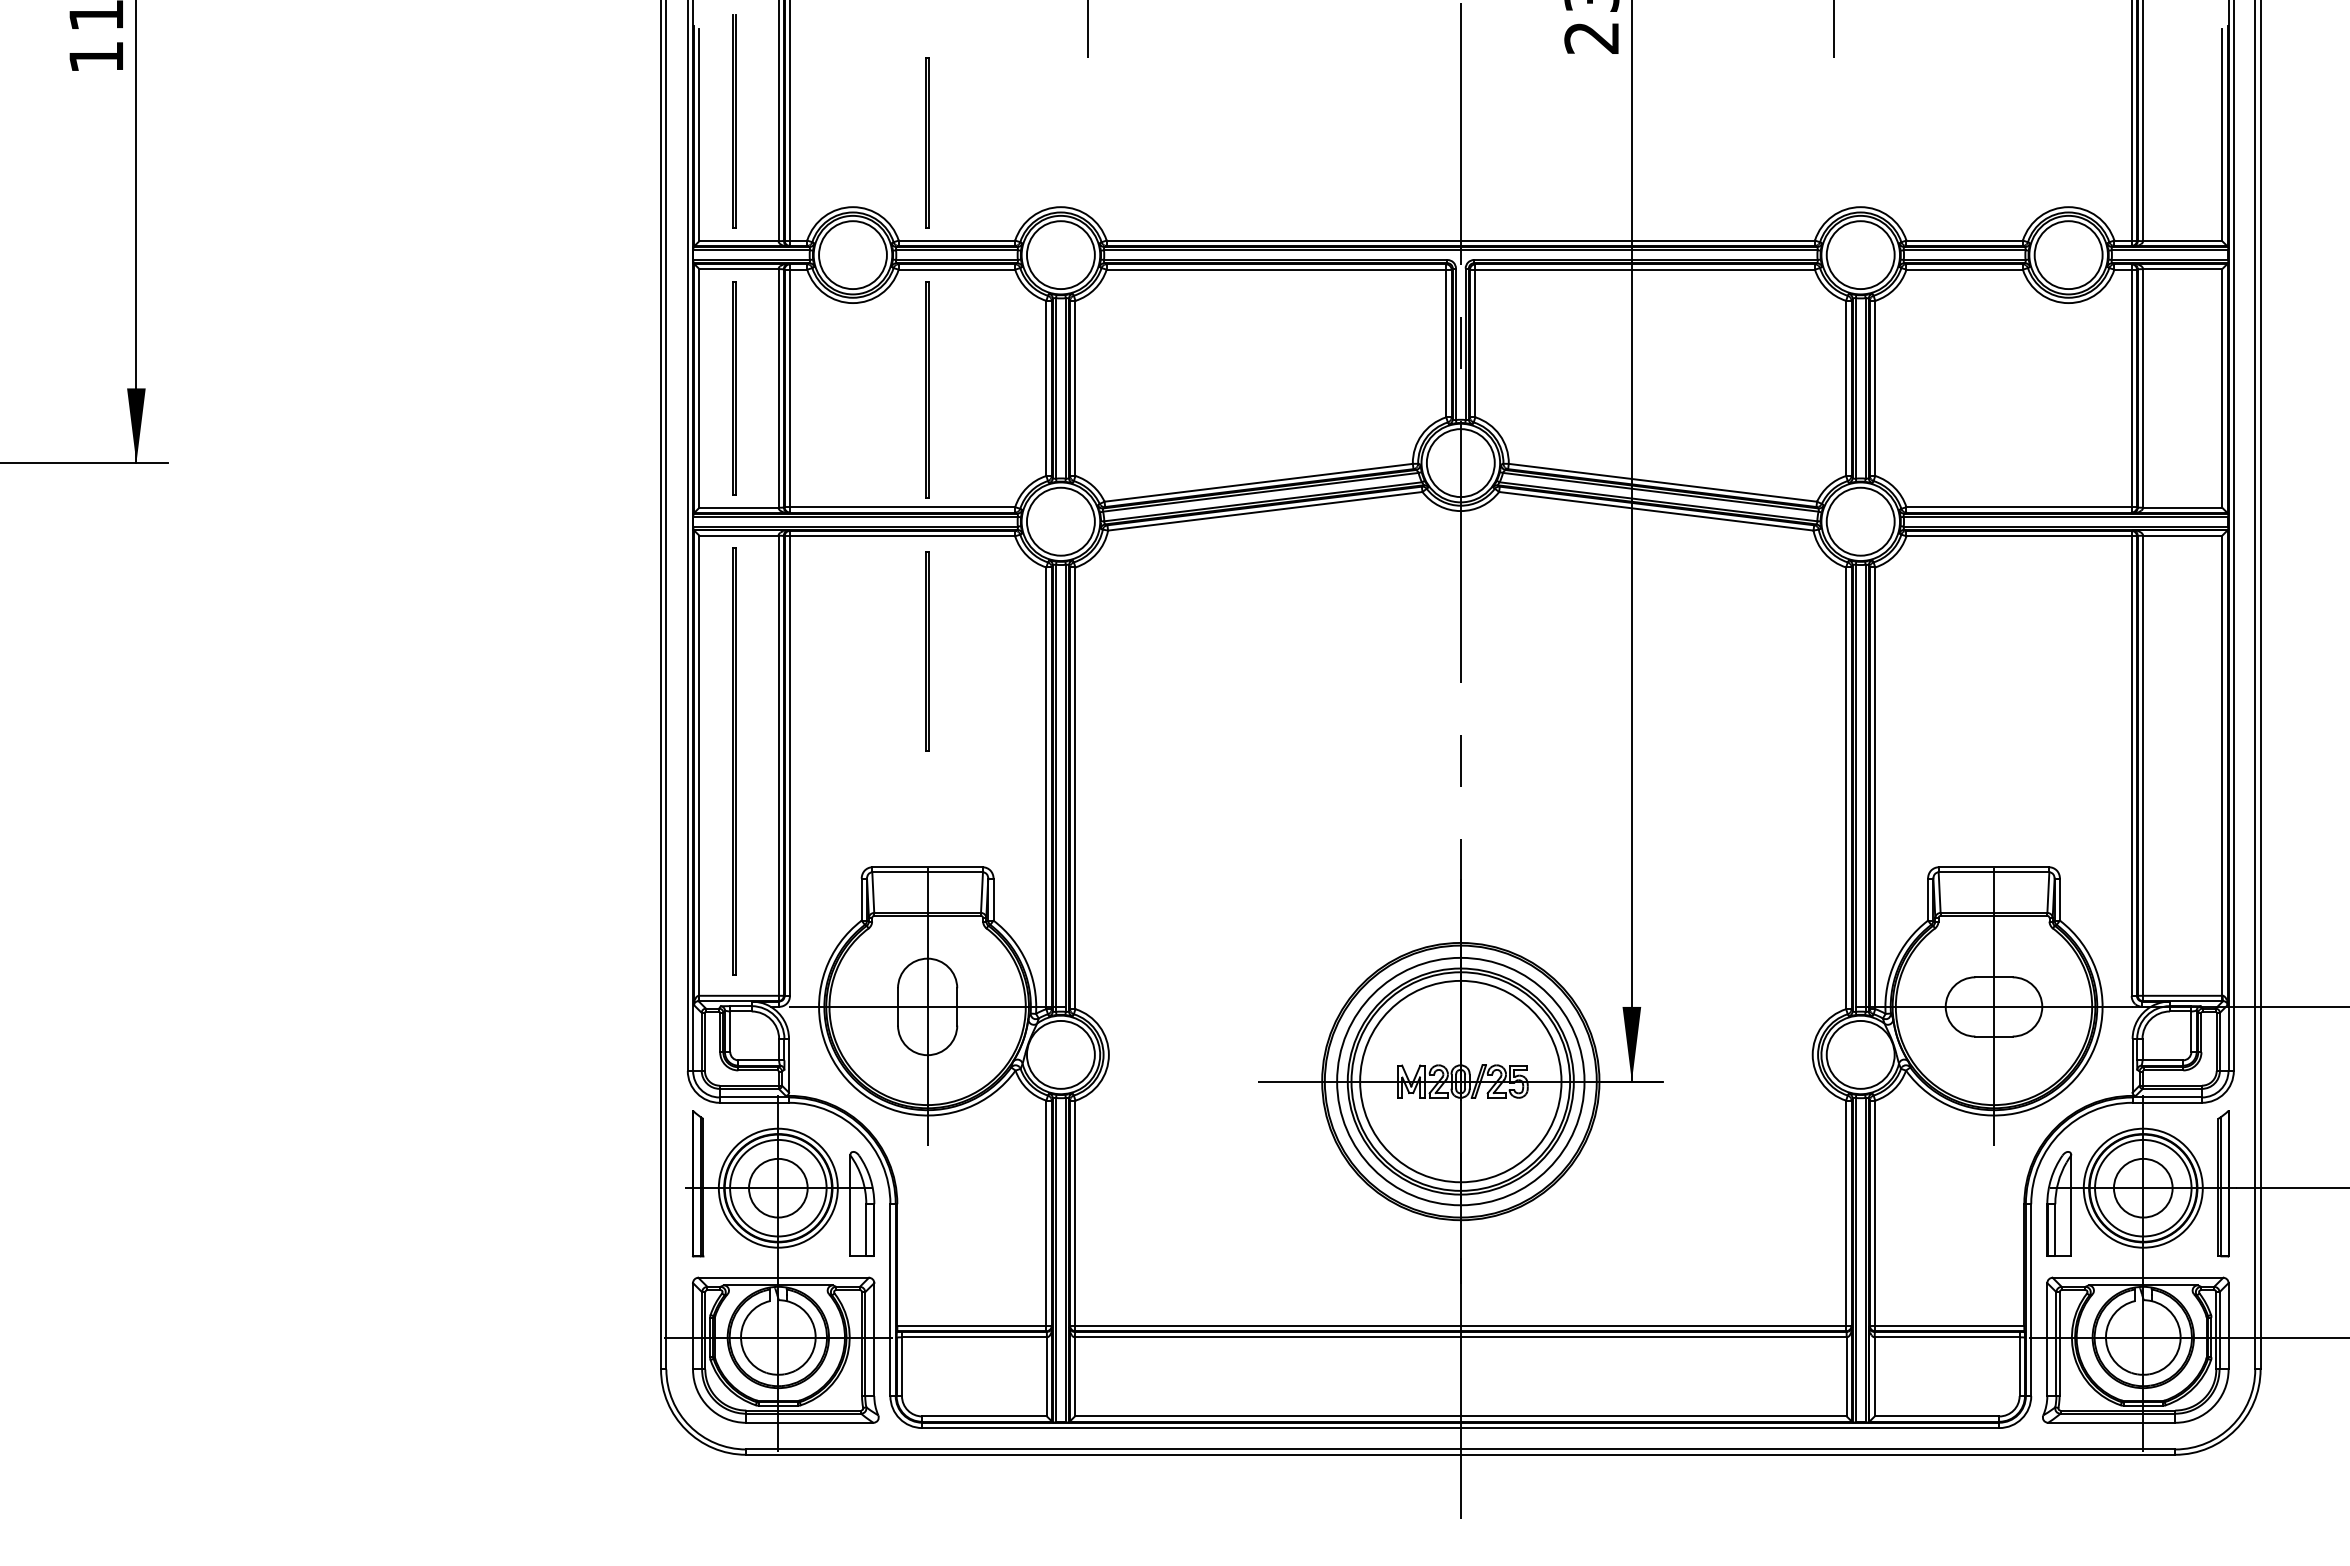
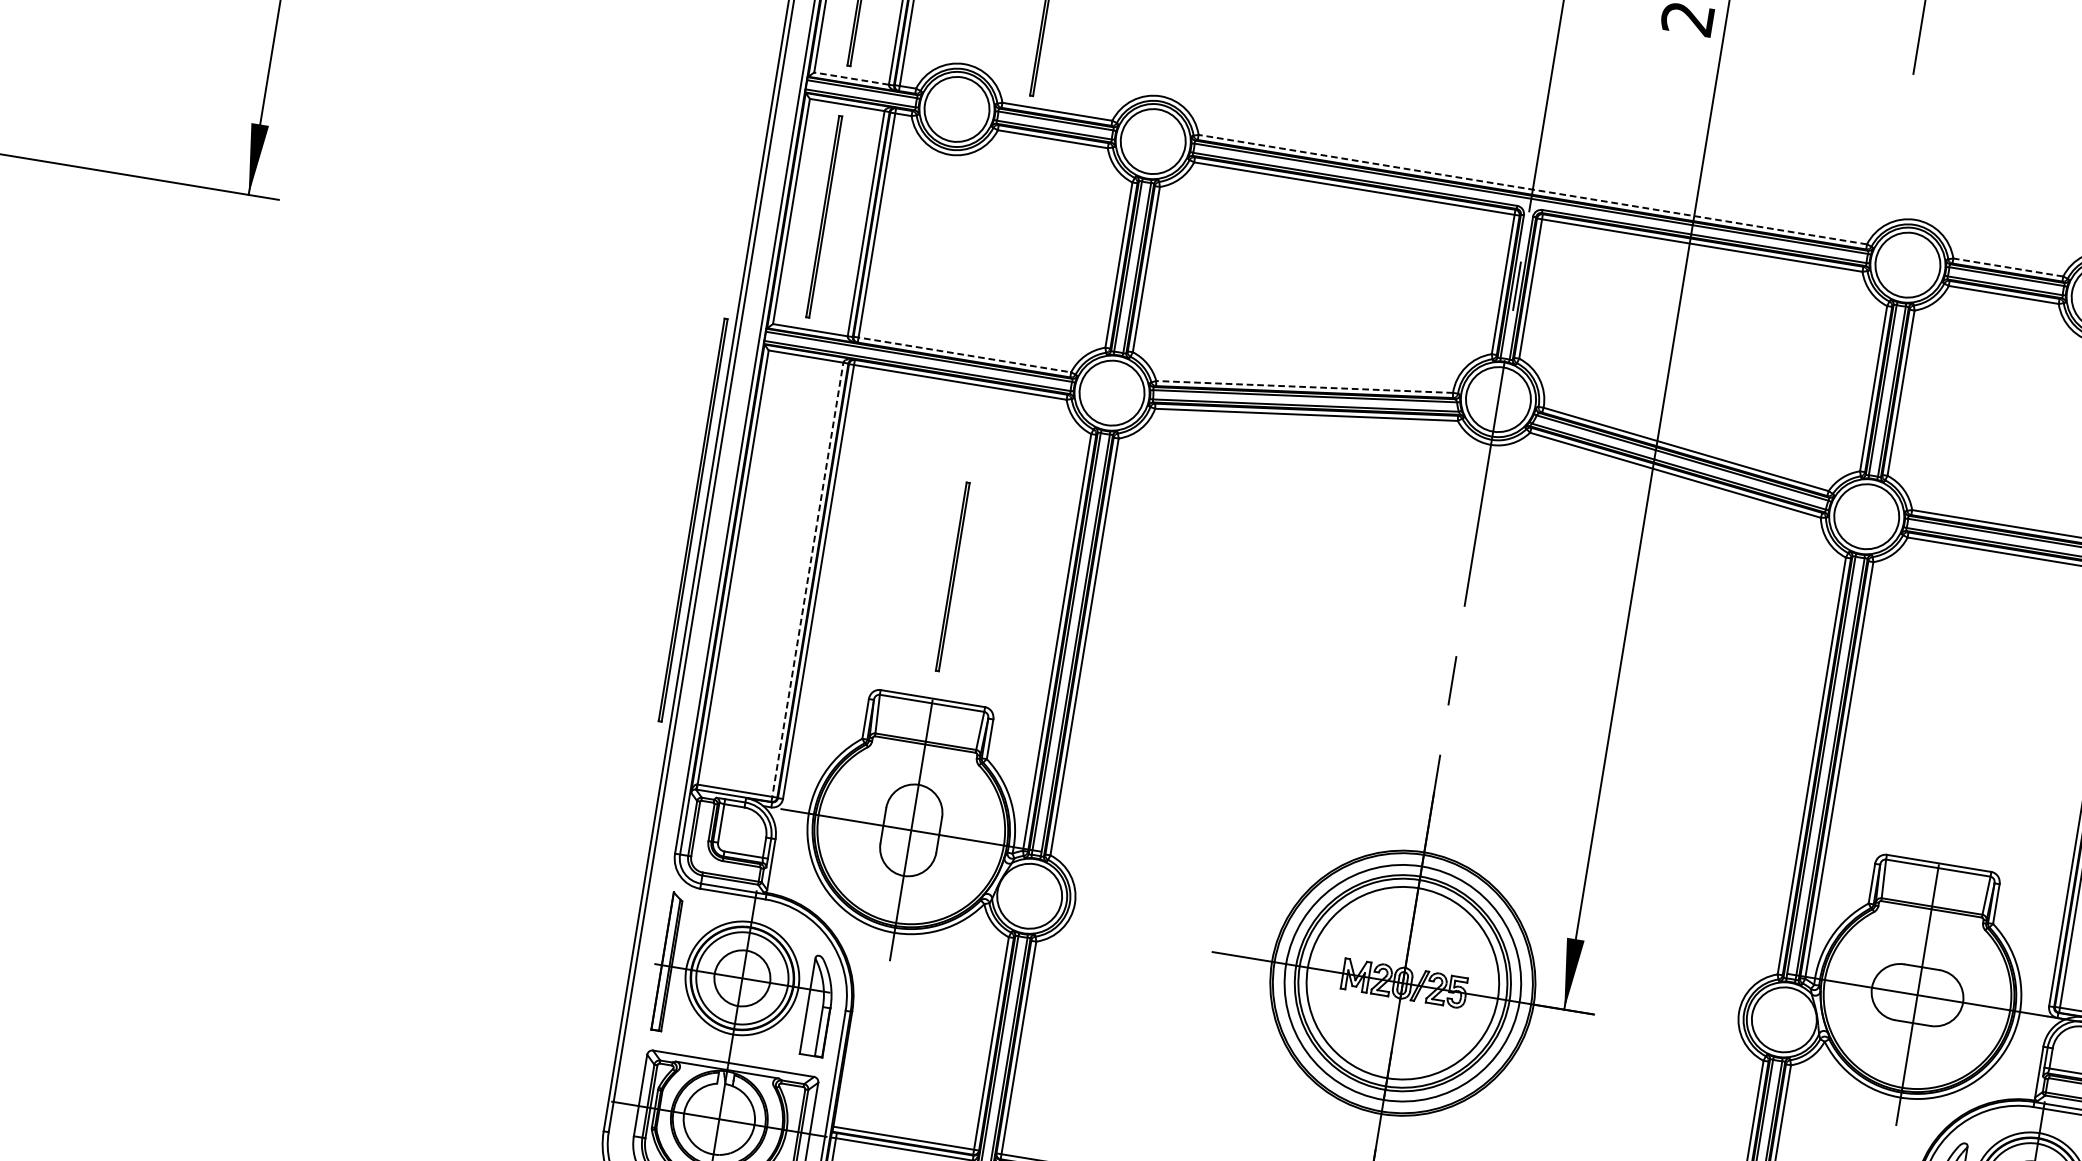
line: (1460, 240) -> (1532, 189), solid -> dashed
line: (1964, 240) -> (2008, 267), solid -> dashed
line: (738, 241) -> (851, 78), solid -> dashed
line: (926, 389) -> (1005, 247), removed
line: (1258, 482) -> (1304, 386), solid -> dashed
line: (900, 507) -> (962, 354), solid -> dashed
line: (926, 651) -> (951, 576), moved
line: (733, 761) -> (692, 519), moved
line: (778, 768) -> (807, 582), solid -> dashed

